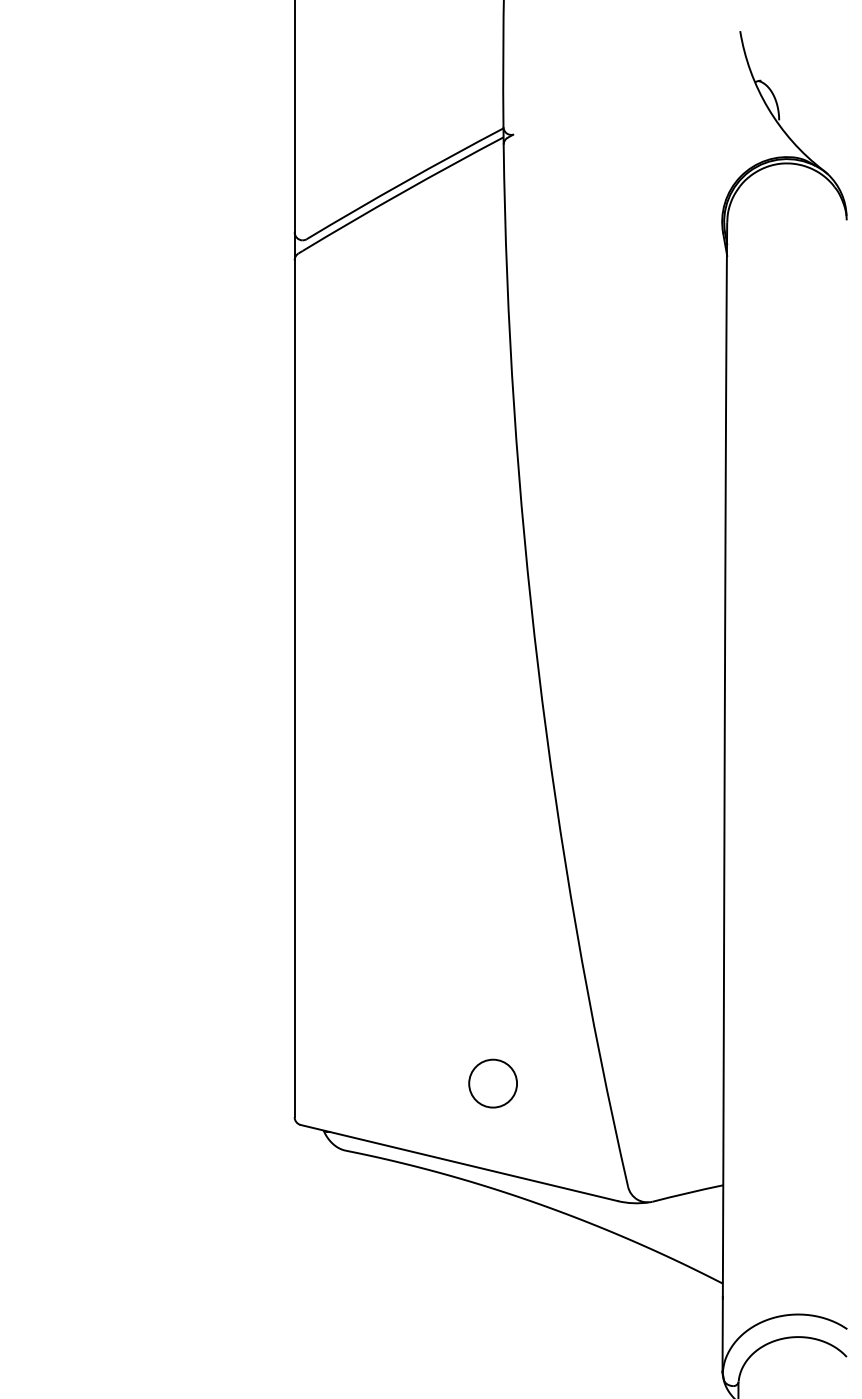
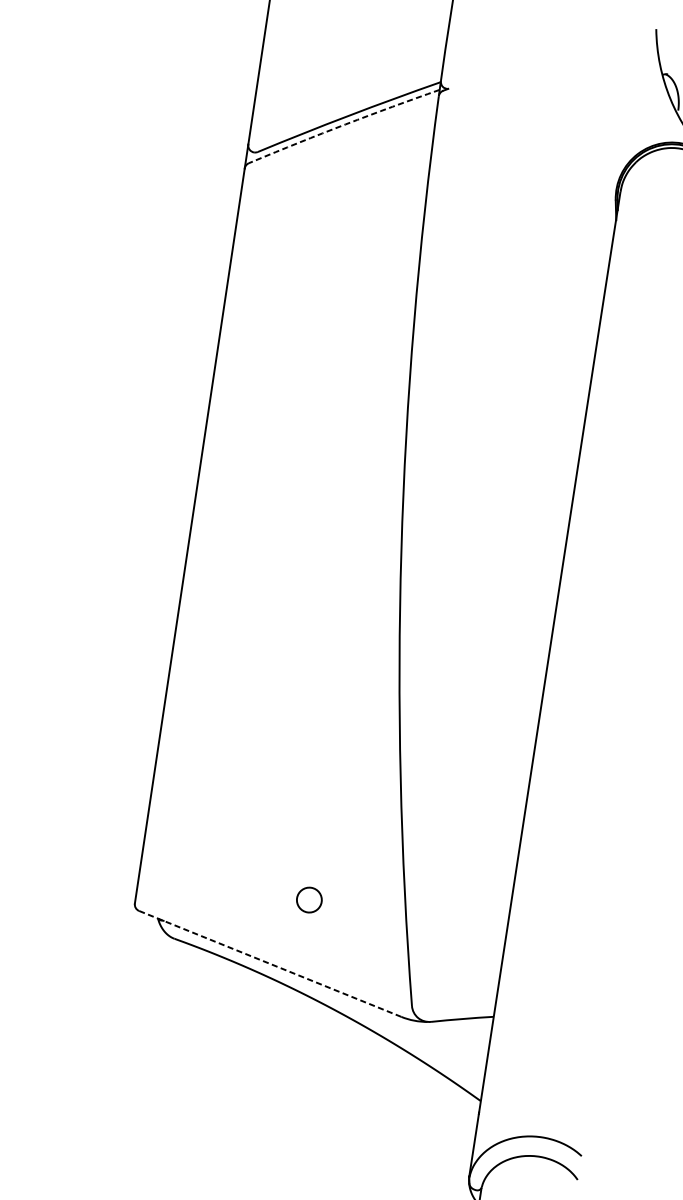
arc: (402, 192) -> (345, 124), solid -> dashed
circle: (492, 1083) -> (308, 899), size x0.6
line: (458, 1162) -> (269, 963), solid -> dashed

